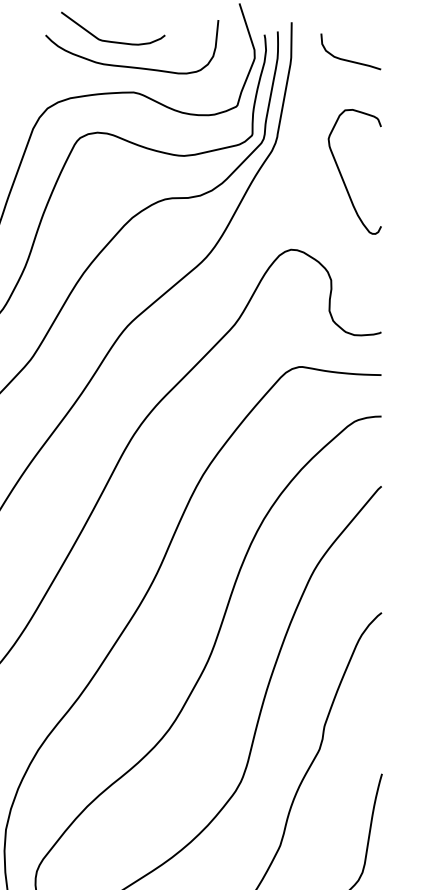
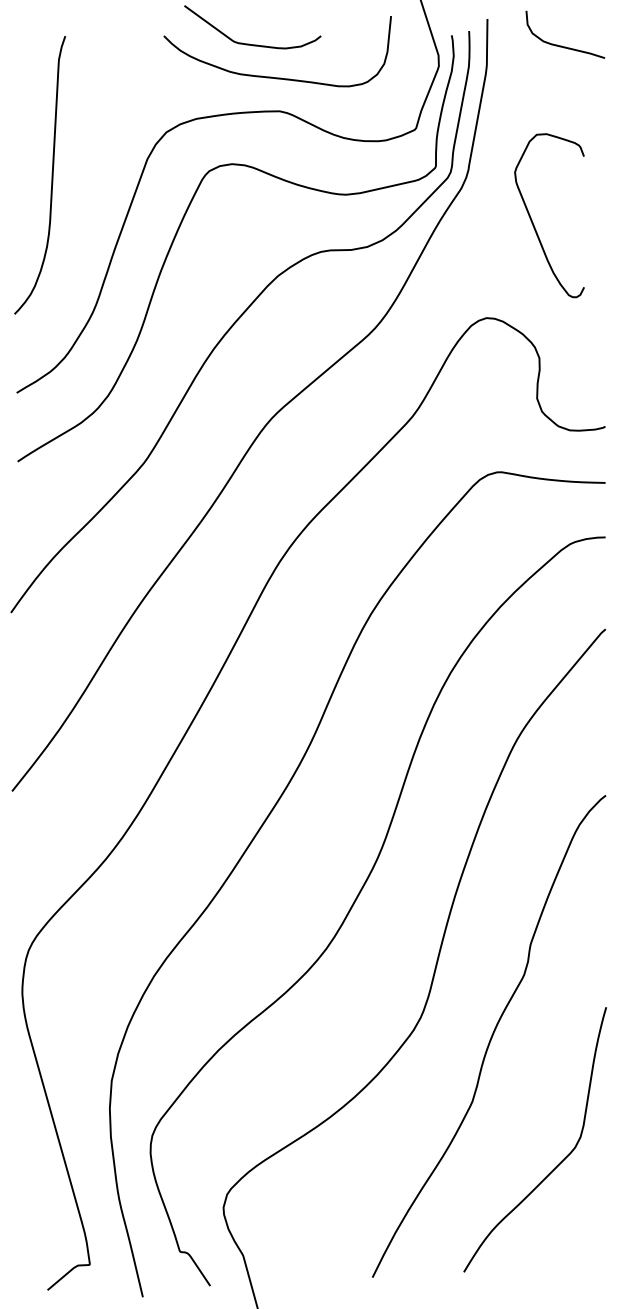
curve: (348, 59) -> (561, 45), moved
curve: (341, 174) -> (532, 219), moved

